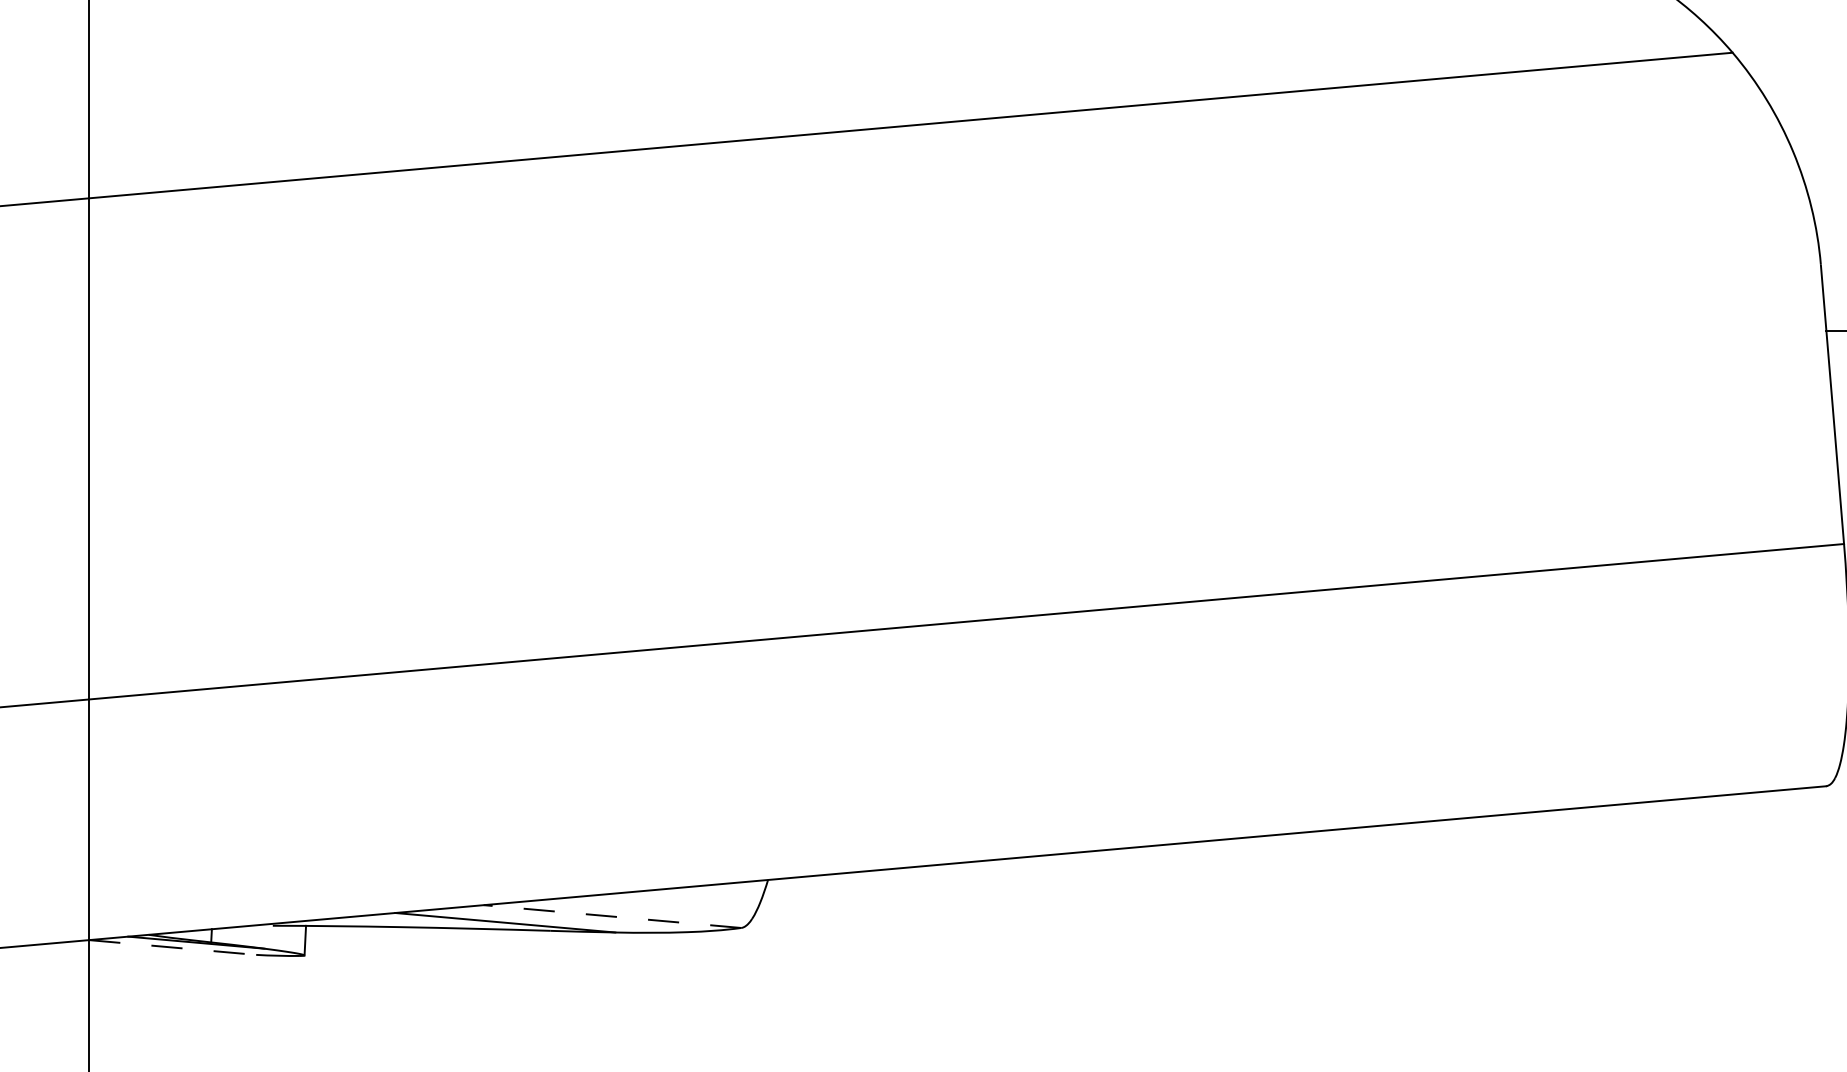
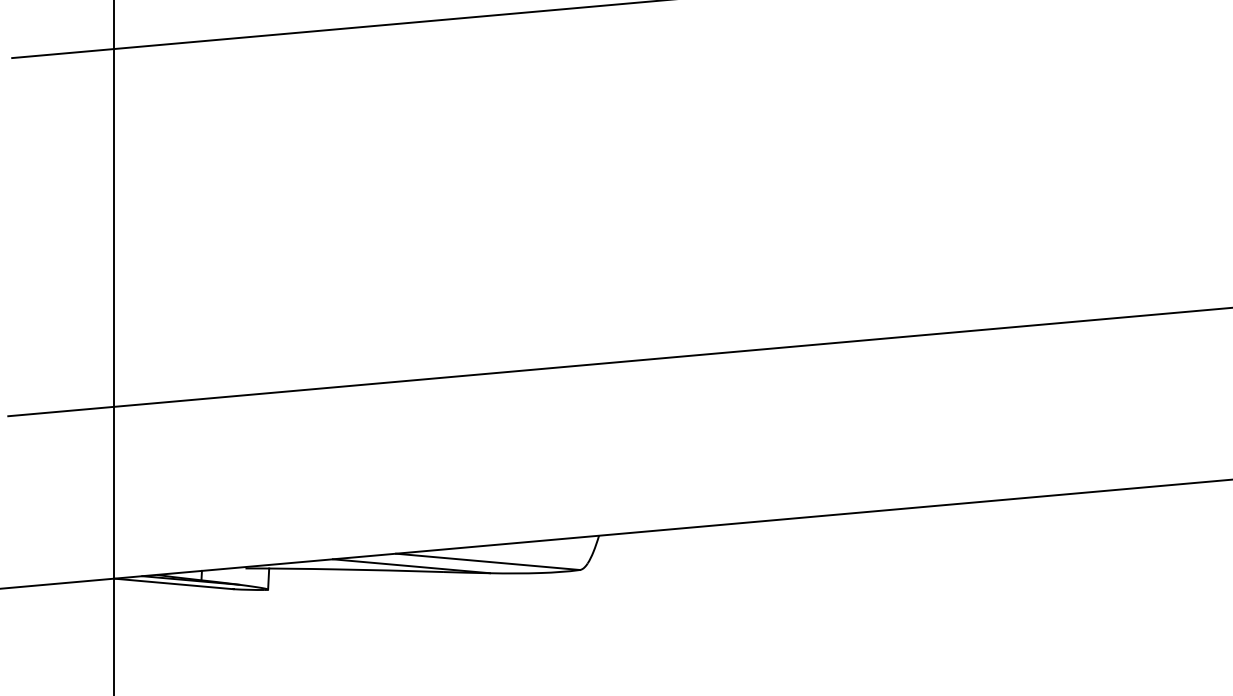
line: (612, 916) -> (487, 561), dashed -> solid
line: (172, 947) -> (173, 583), dashed -> solid

